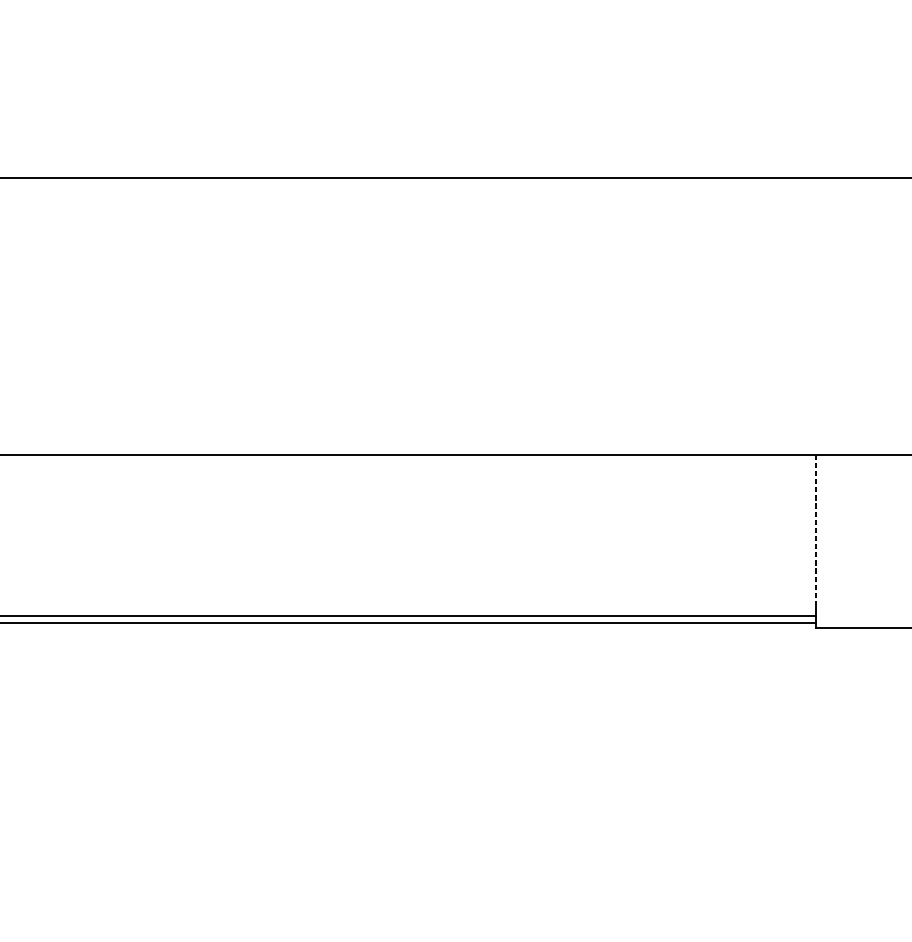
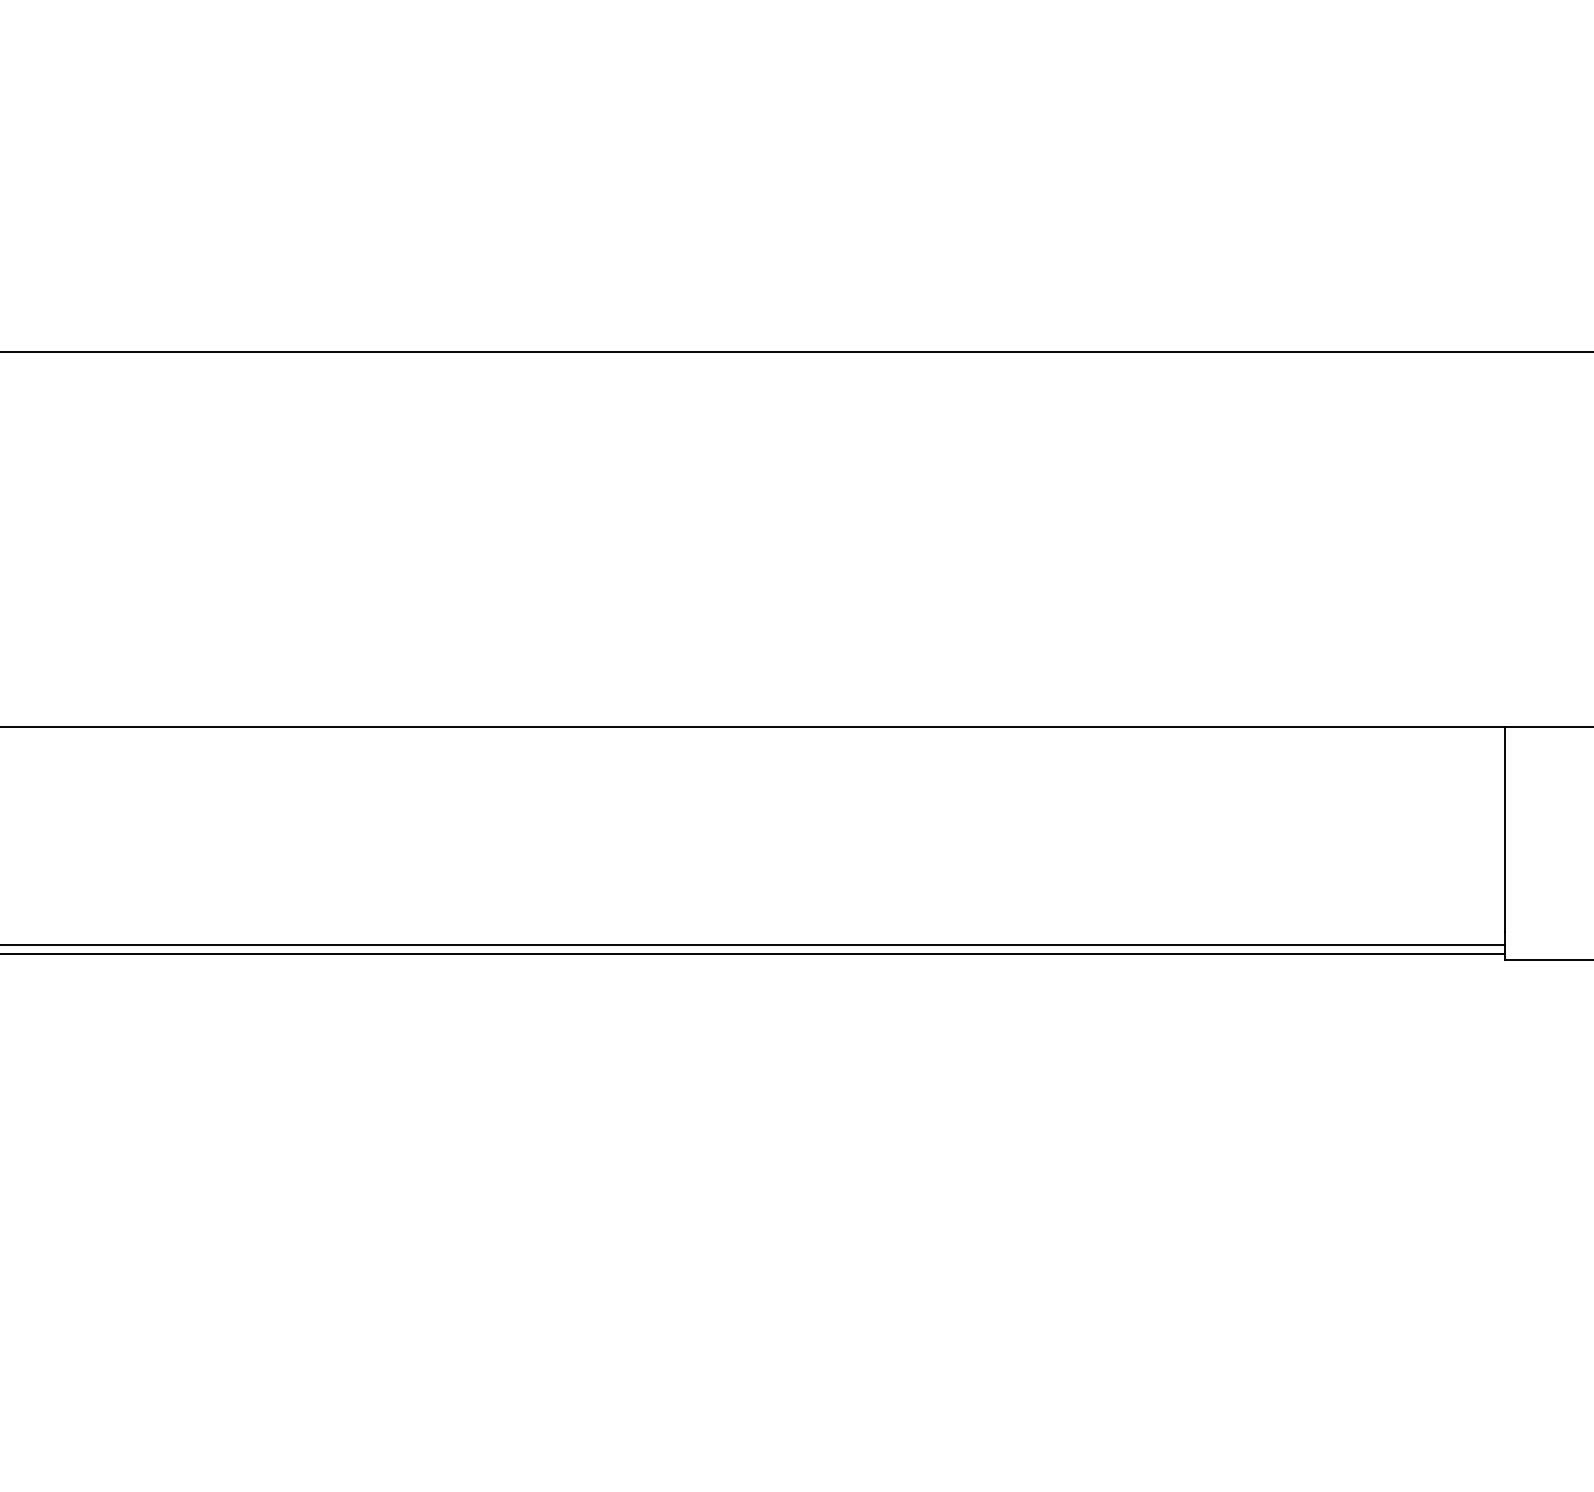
line: (816, 530) -> (1505, 829), dashed -> solid

